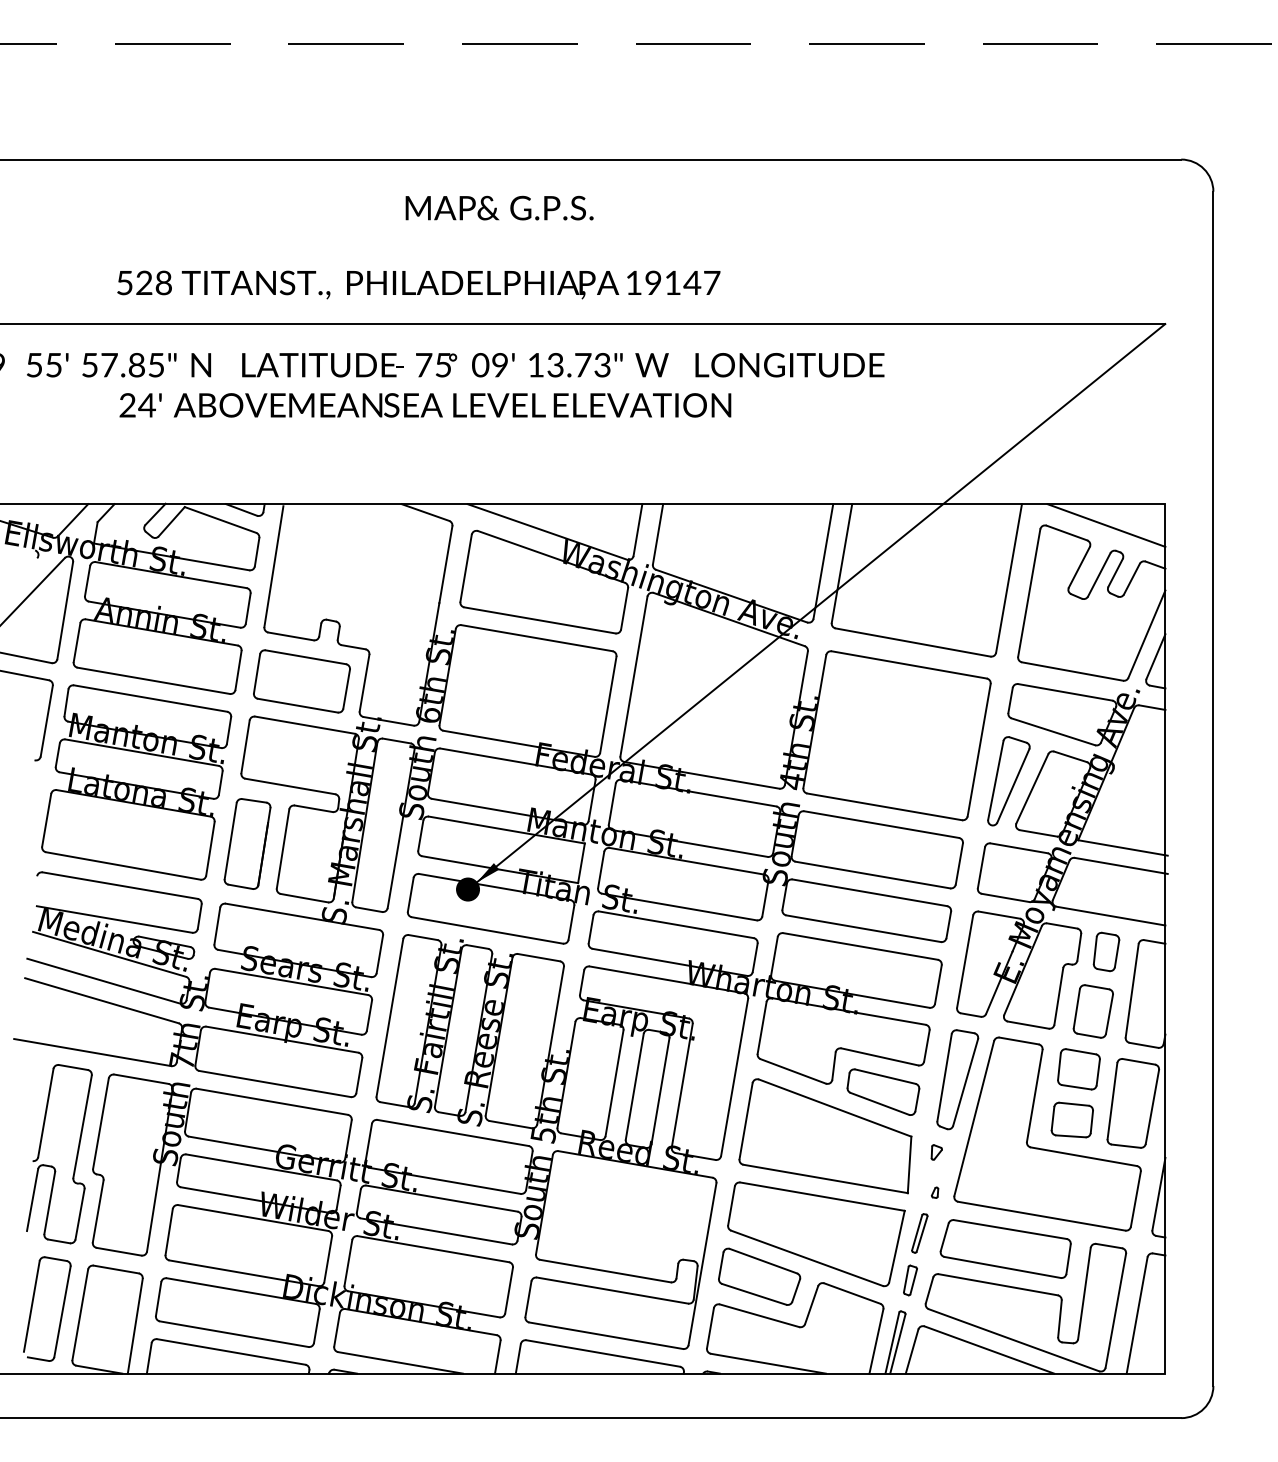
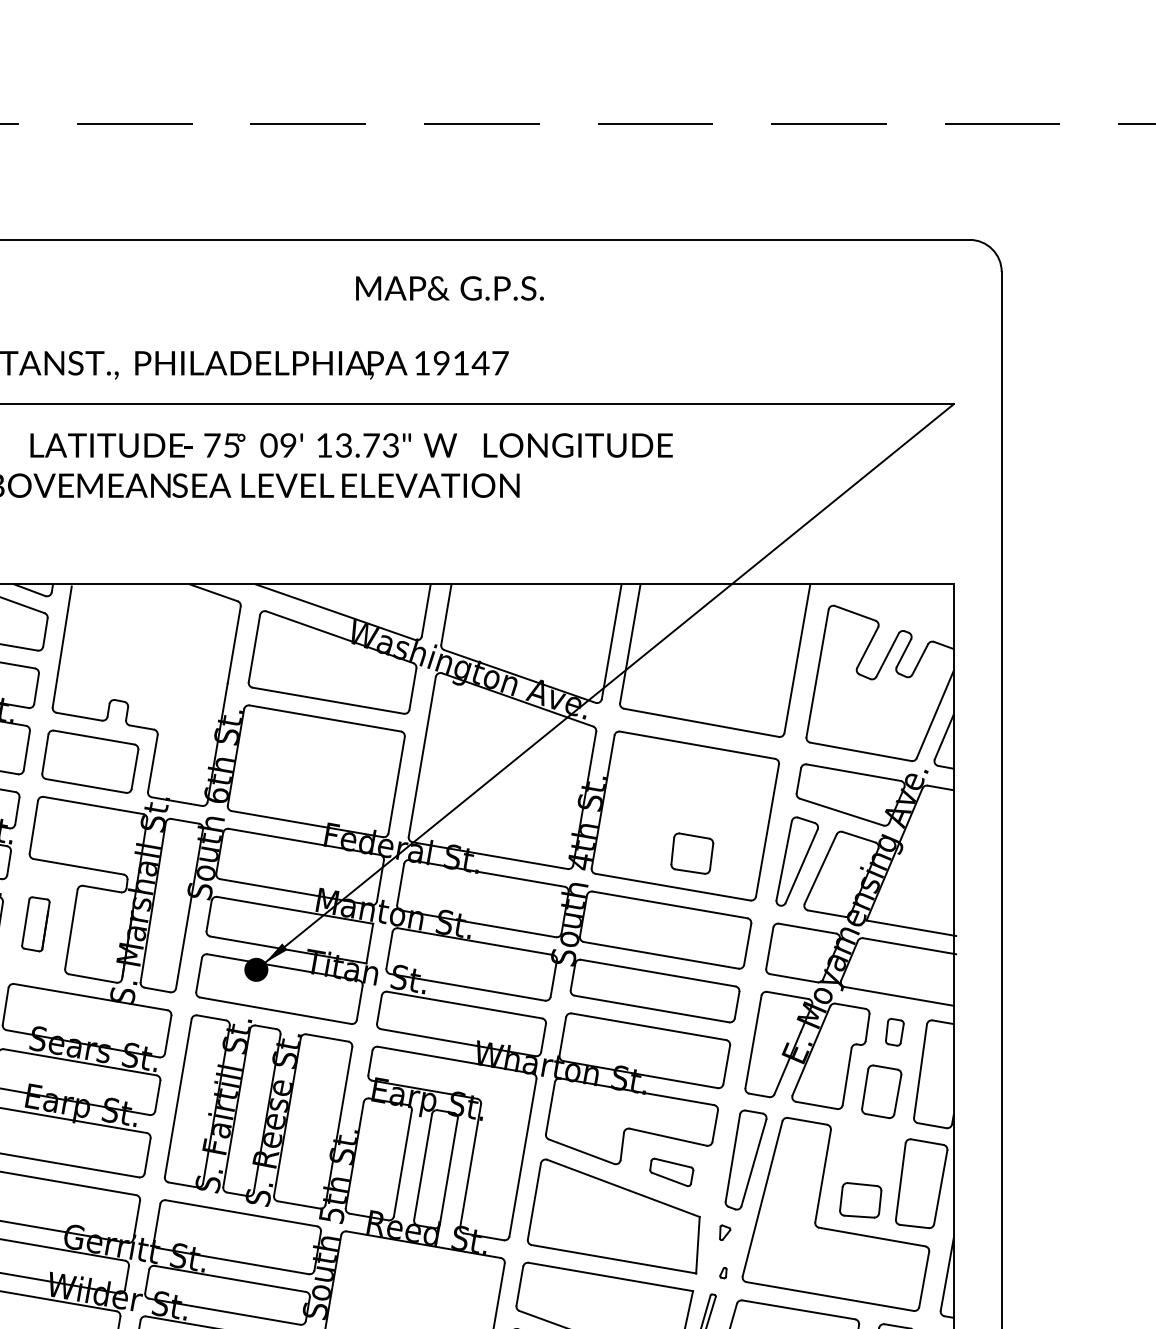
text: (499, 207) -> (449, 287), moved
line: (1106, 525) -> (894, 605), removed
part: (247, 843) -> (35, 923), size x0.6
part: (1106, 951) -> (894, 1031), size x0.7
part: (1078, 1069) -> (691, 853), moved
part: (883, 1091) -> (671, 1171), size x0.6

